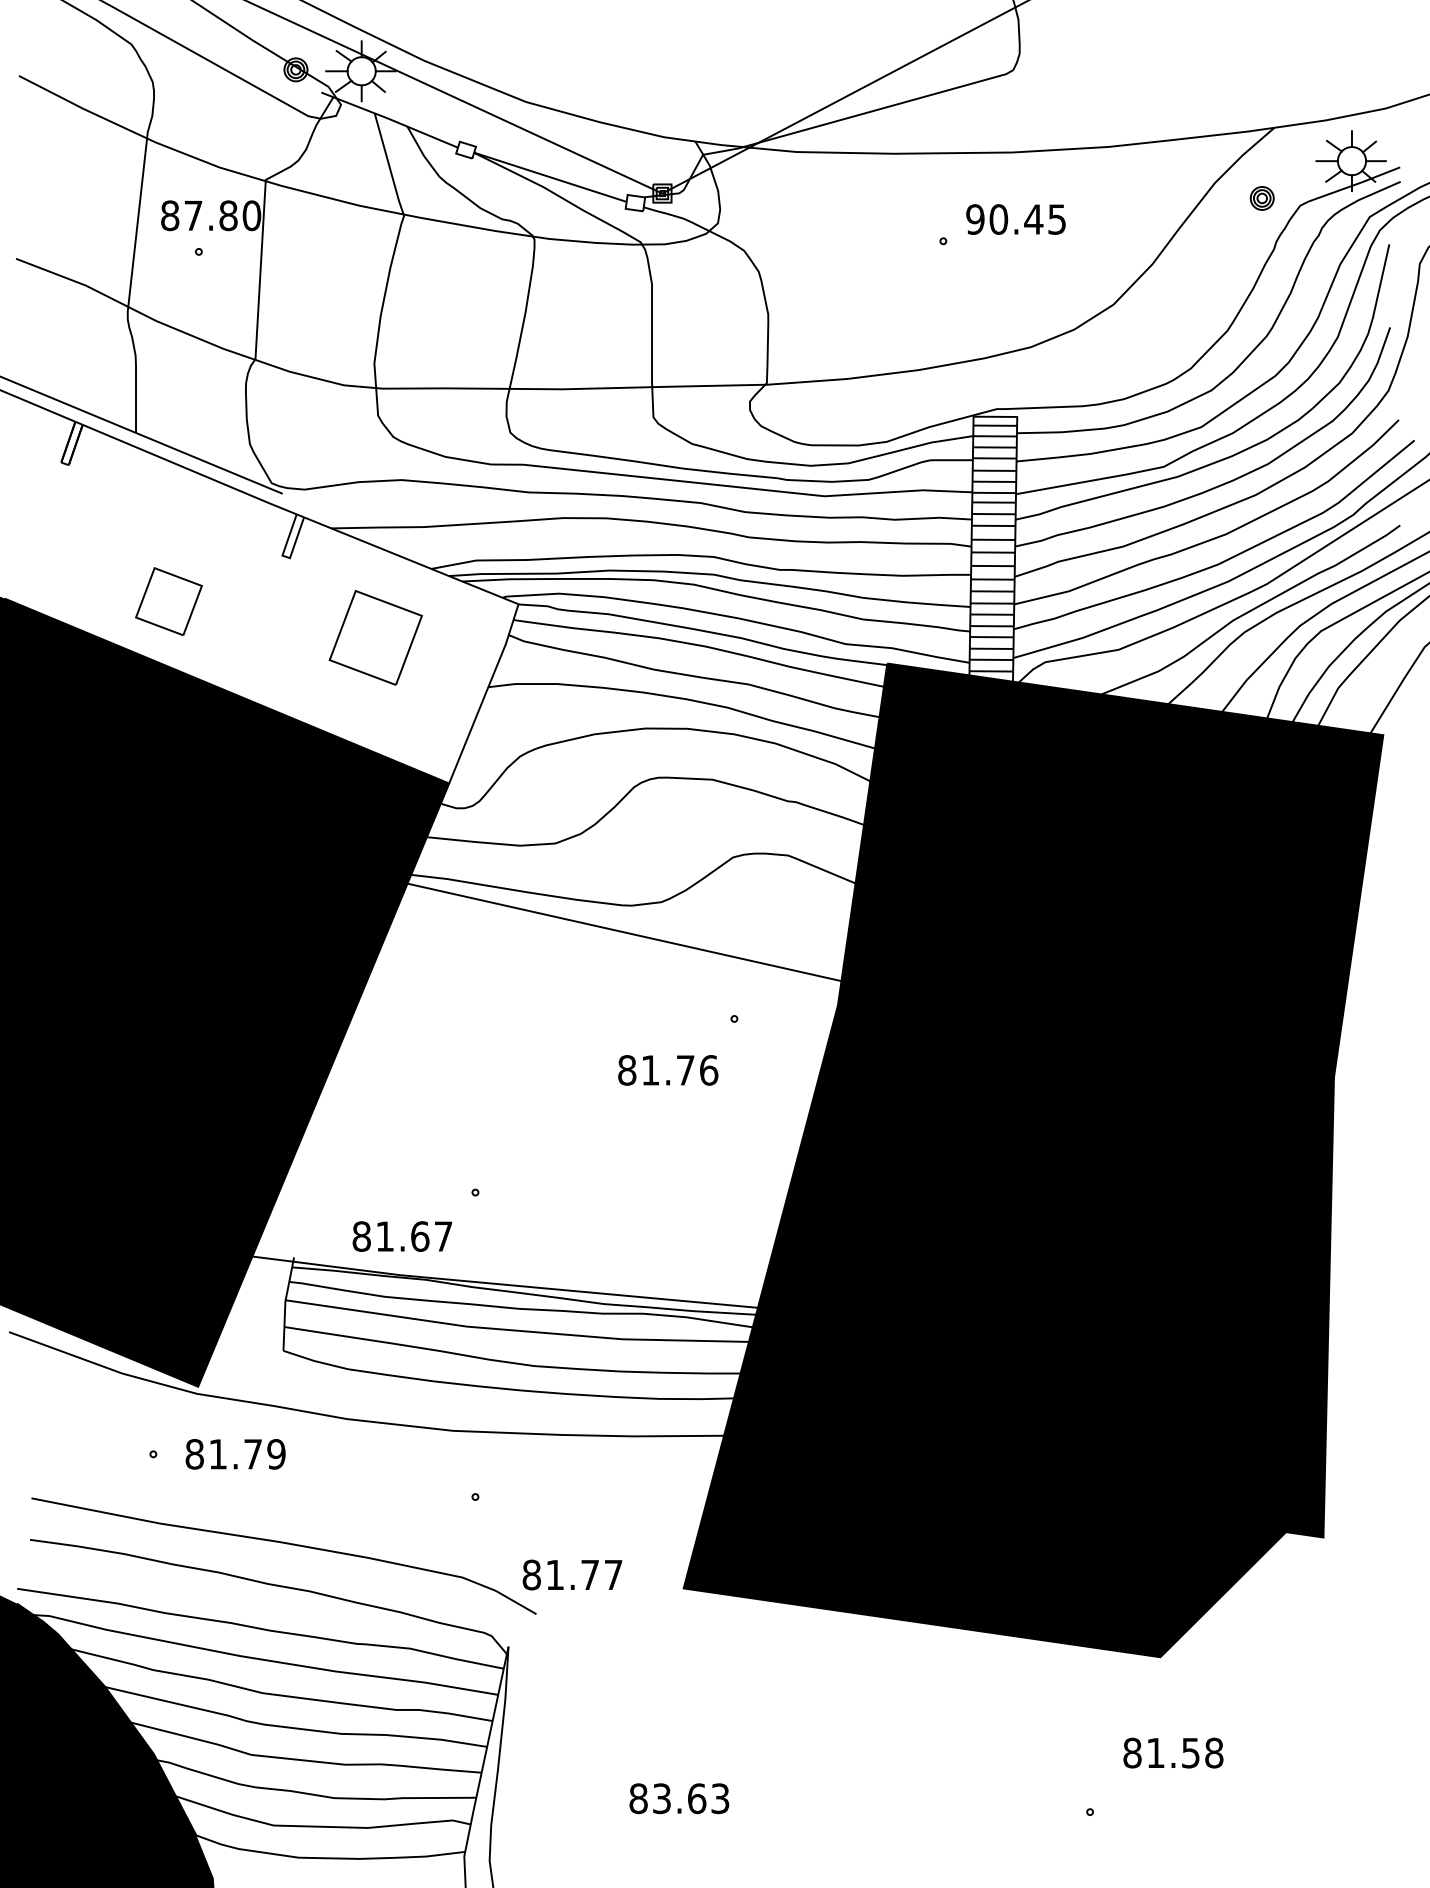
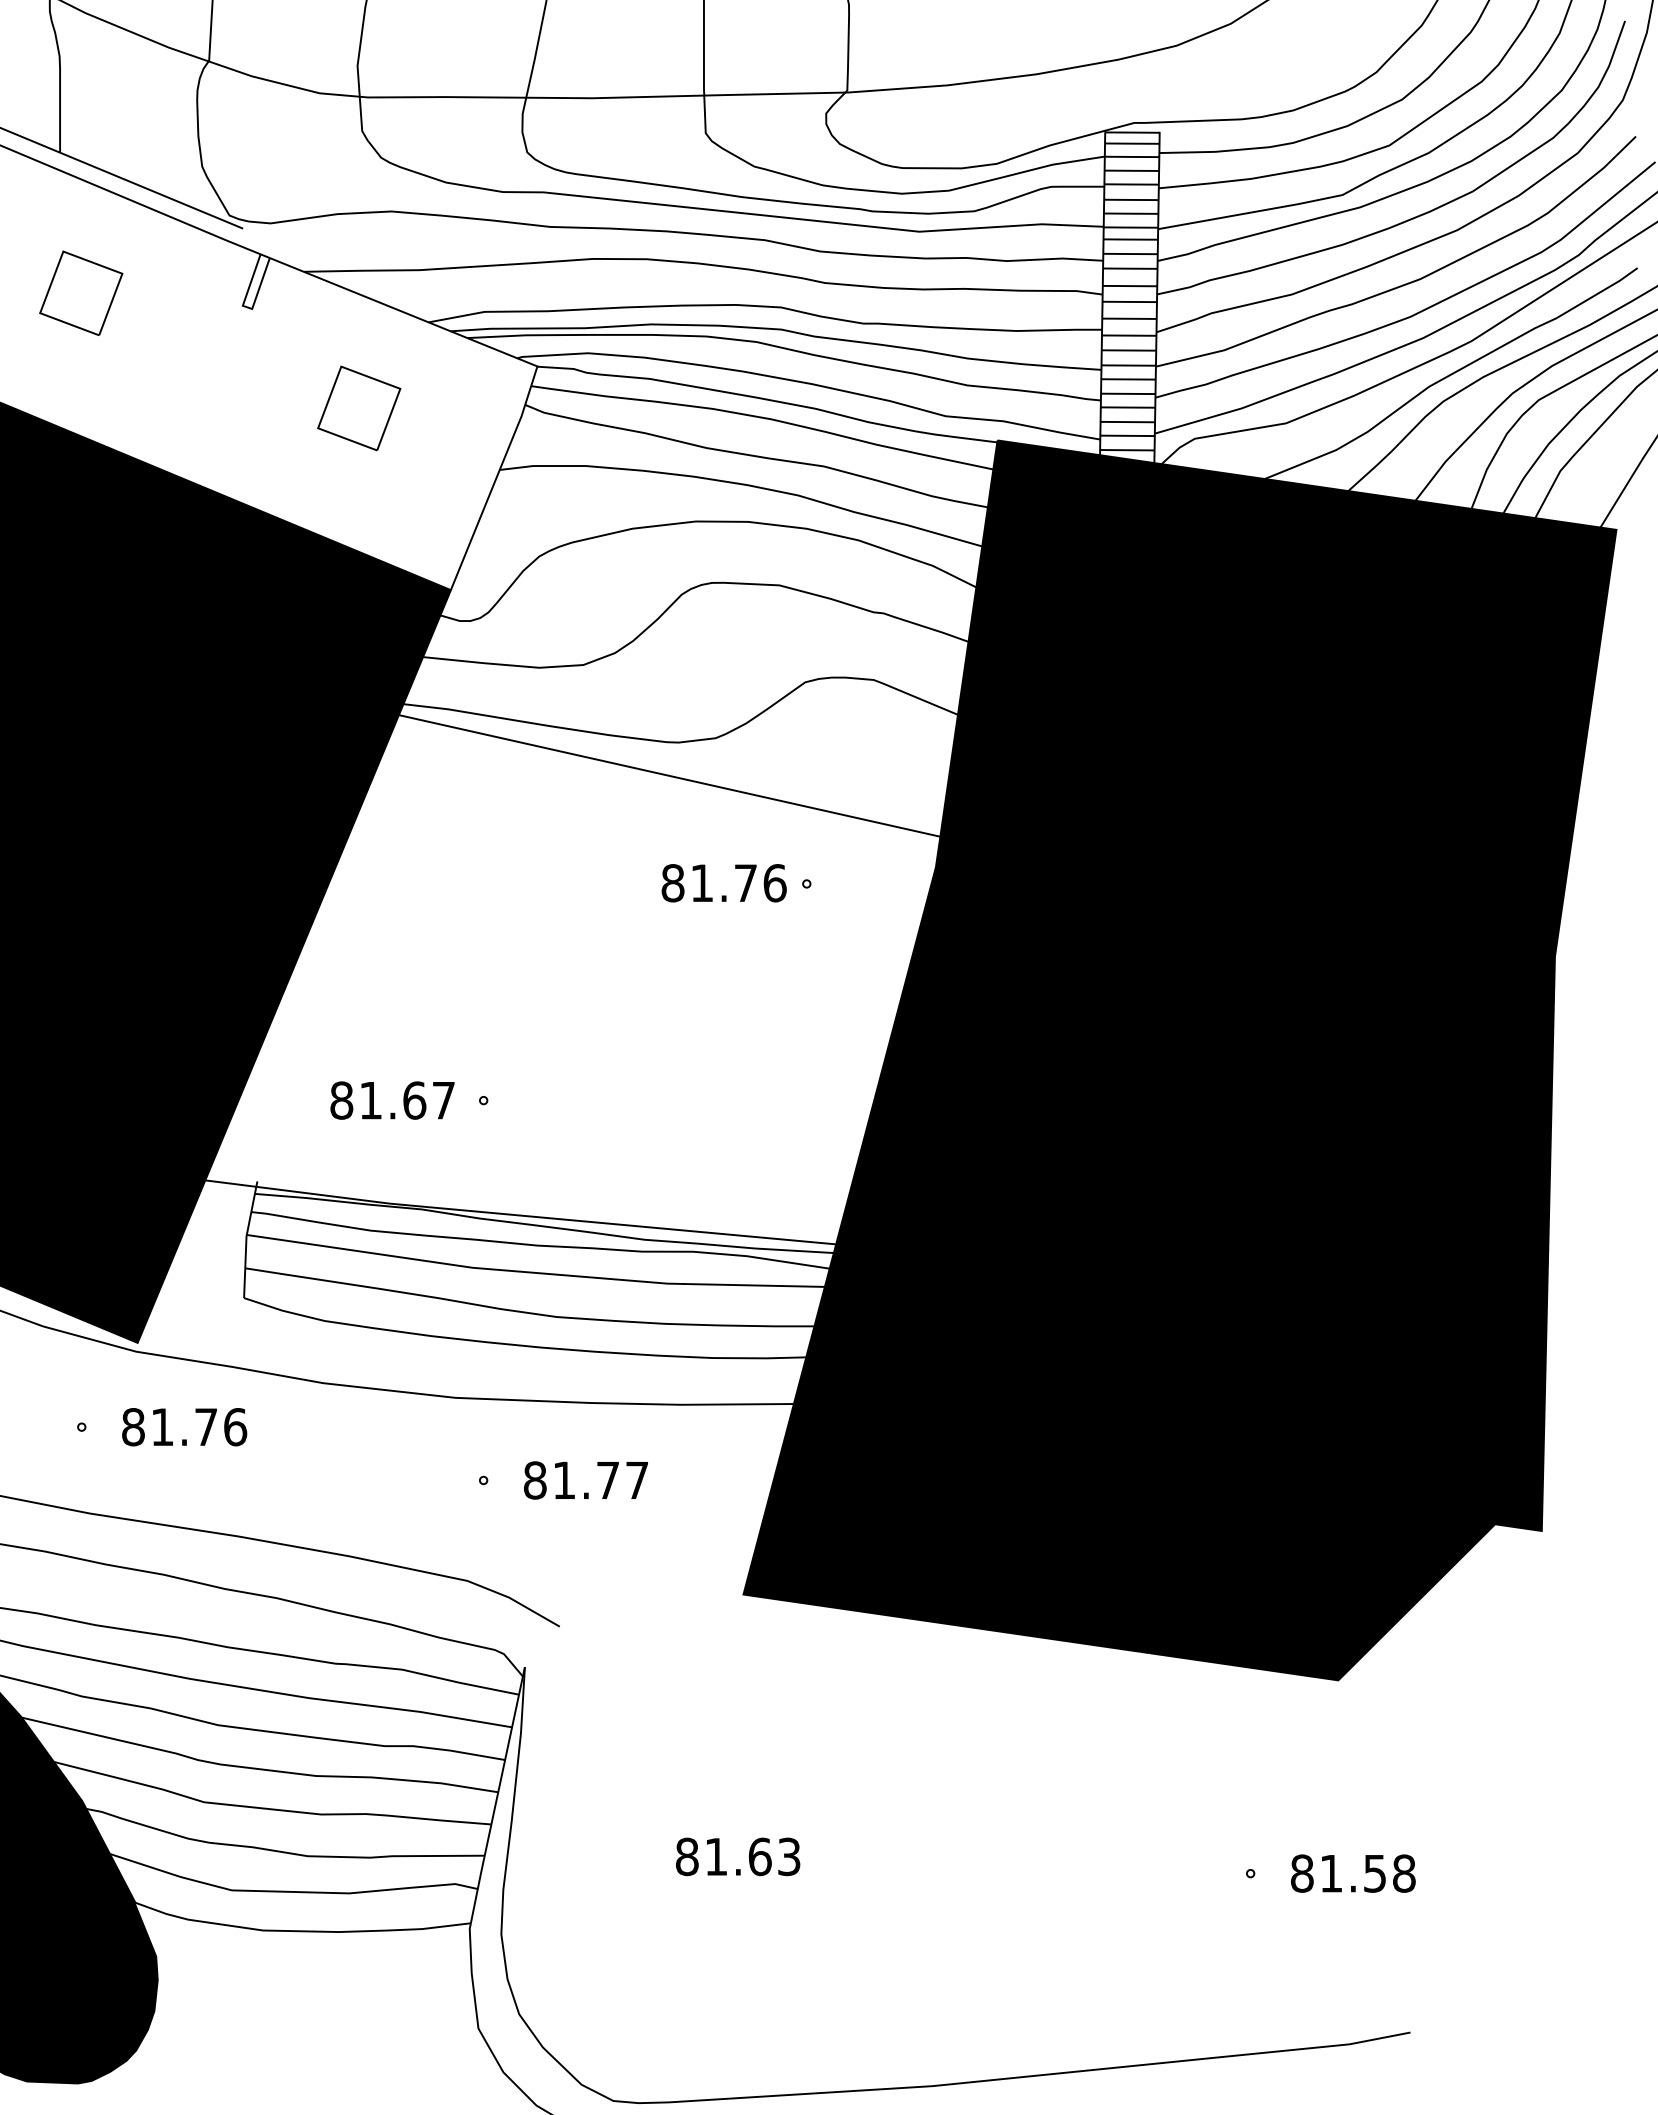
part: (168, 601) -> (80, 293), moved
part: (375, 637) -> (358, 407), size x0.71
text: (668, 1070) -> (724, 883), moved
text: (402, 1236) -> (392, 1100), moved
text: (276, 1454) -> (235, 1427), 81.79 -> 81.76
text: (572, 1574) -> (586, 1479), moved
text: (1173, 1752) -> (1353, 1872), moved
text: (661, 1798) -> (715, 1856), 83.63 -> 81.63

